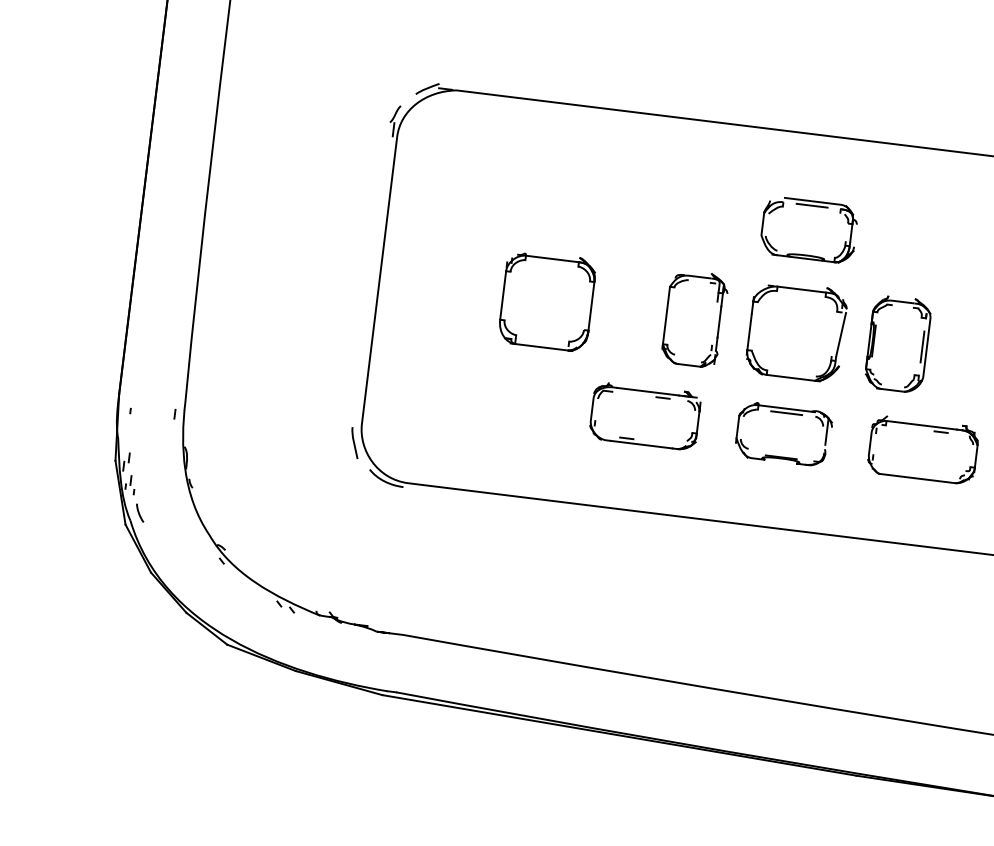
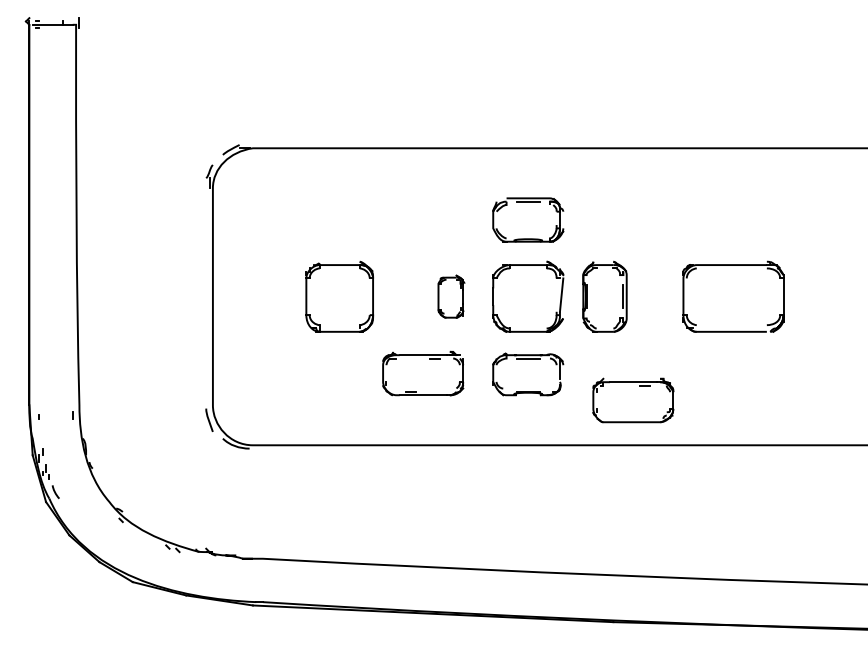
part: (695, 318) -> (451, 296), size x0.6
part: (923, 450) -> (633, 400), moved

